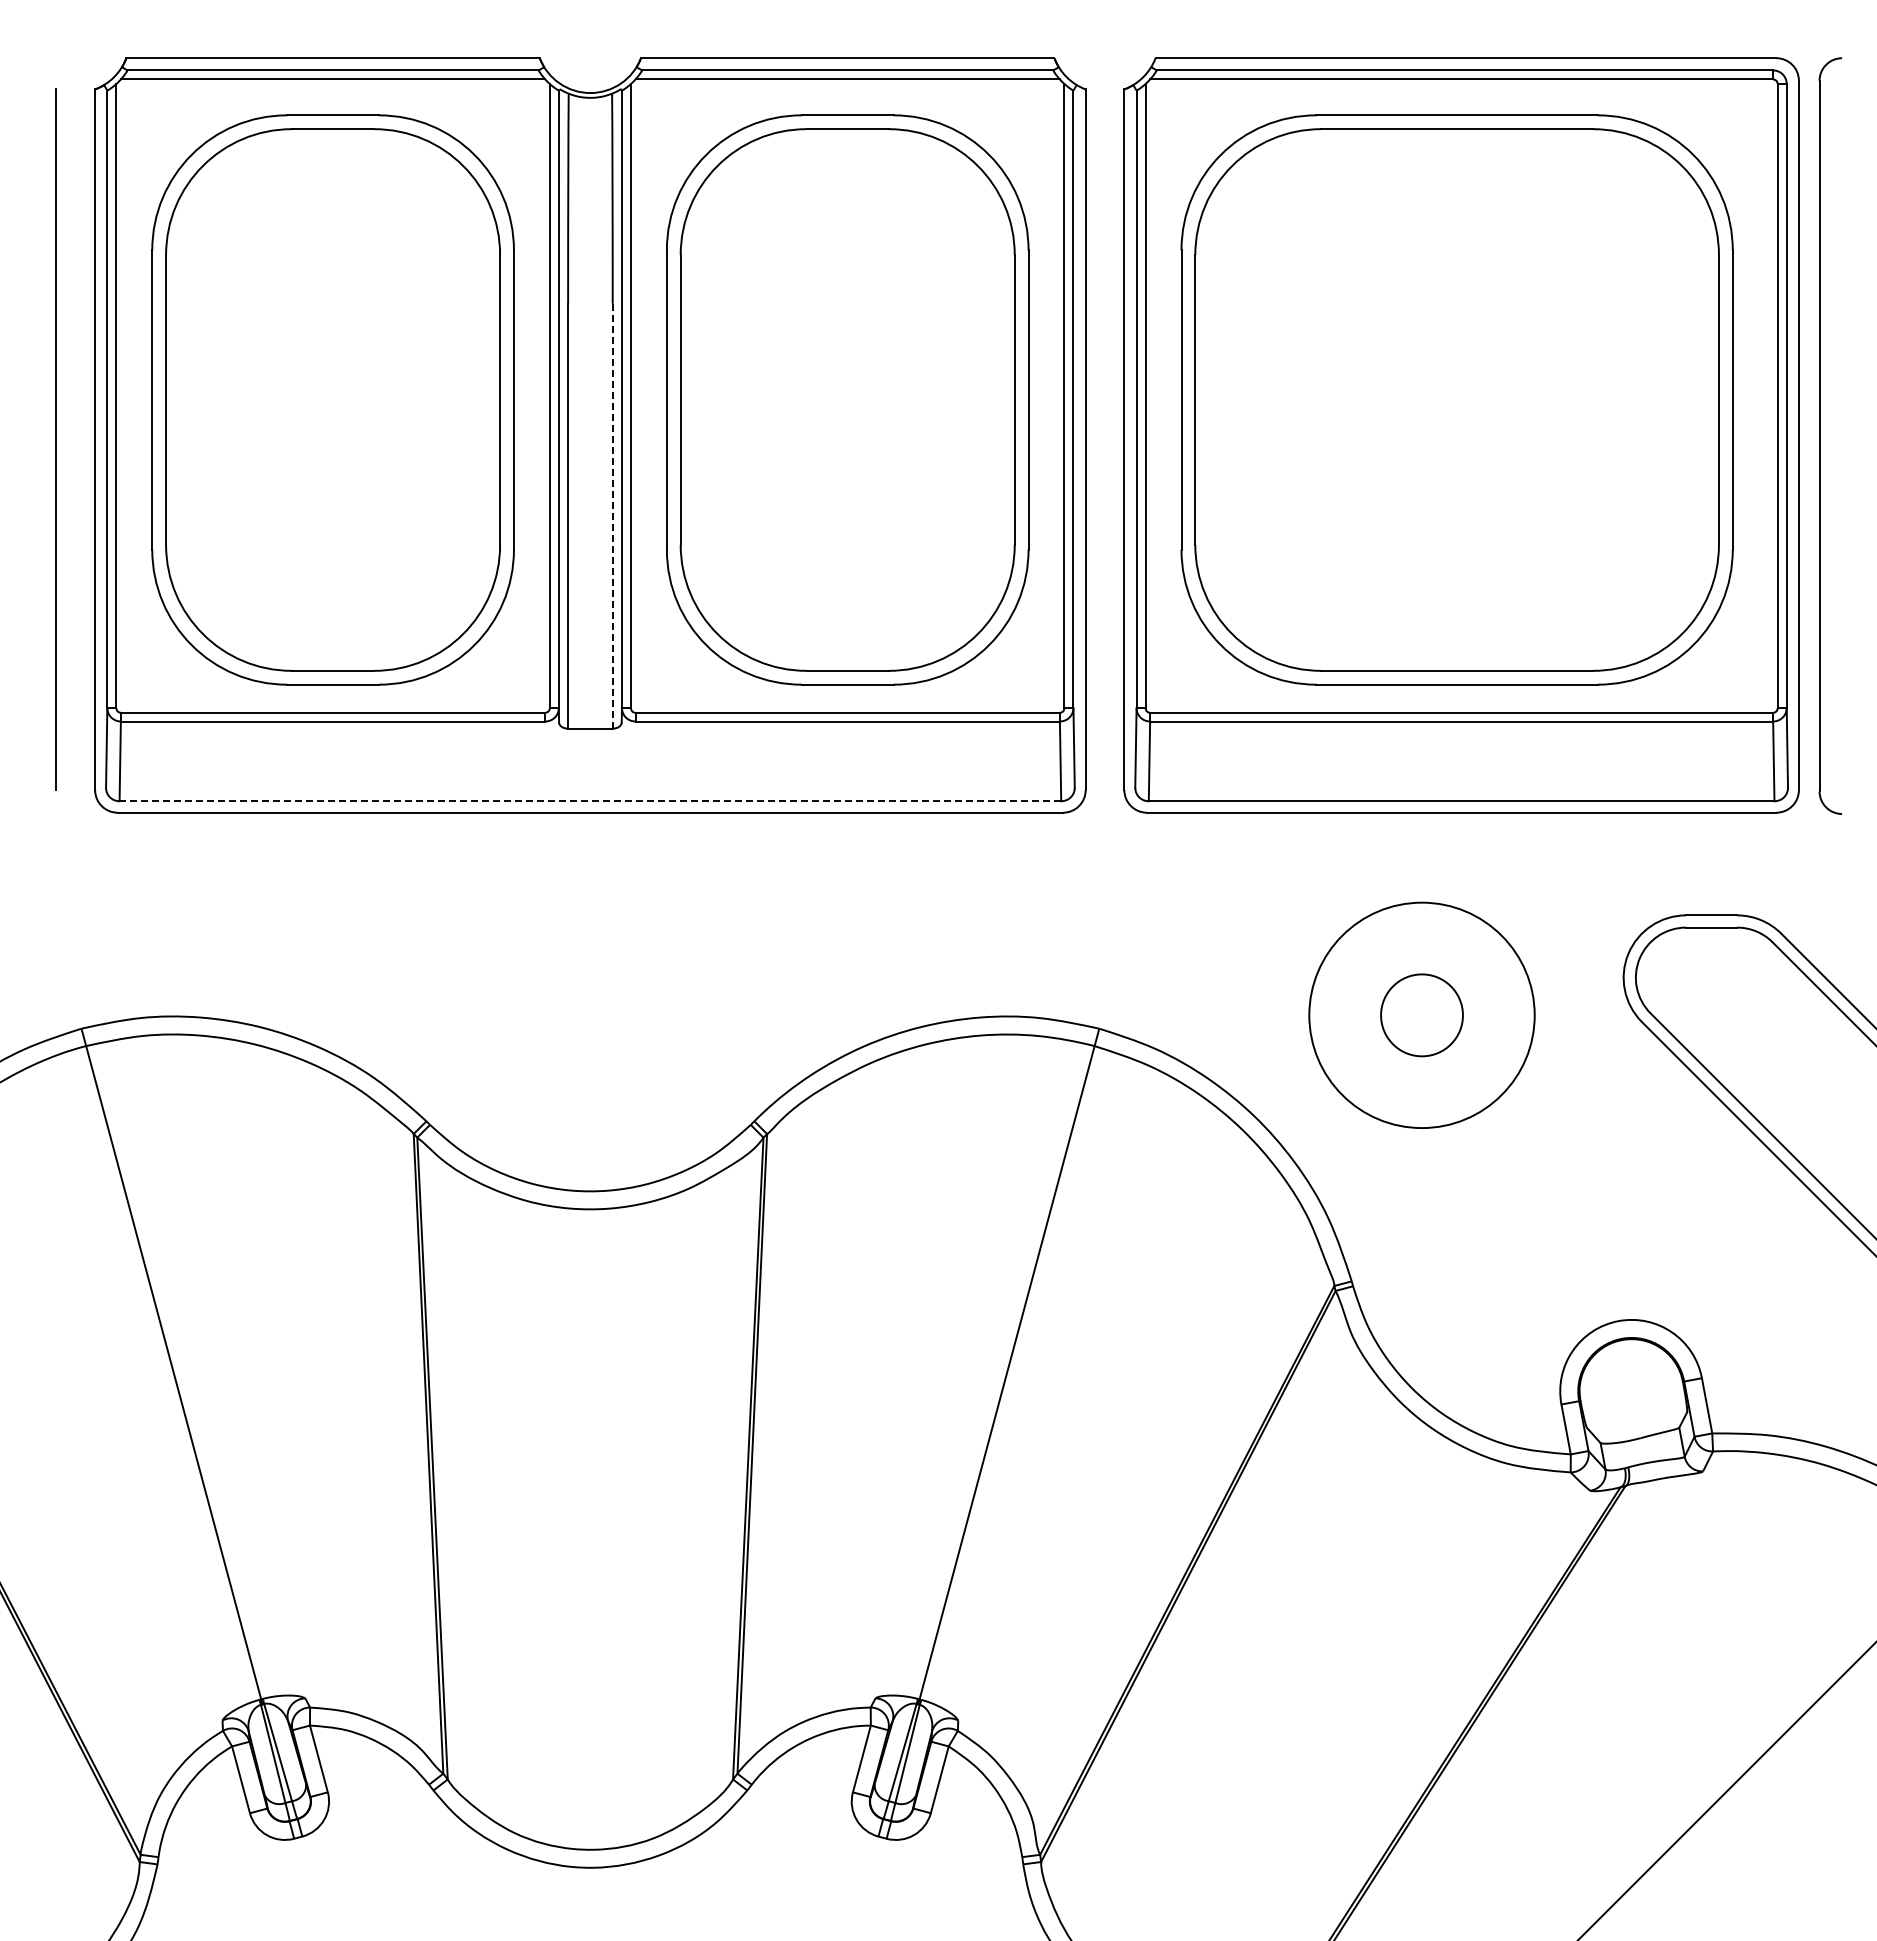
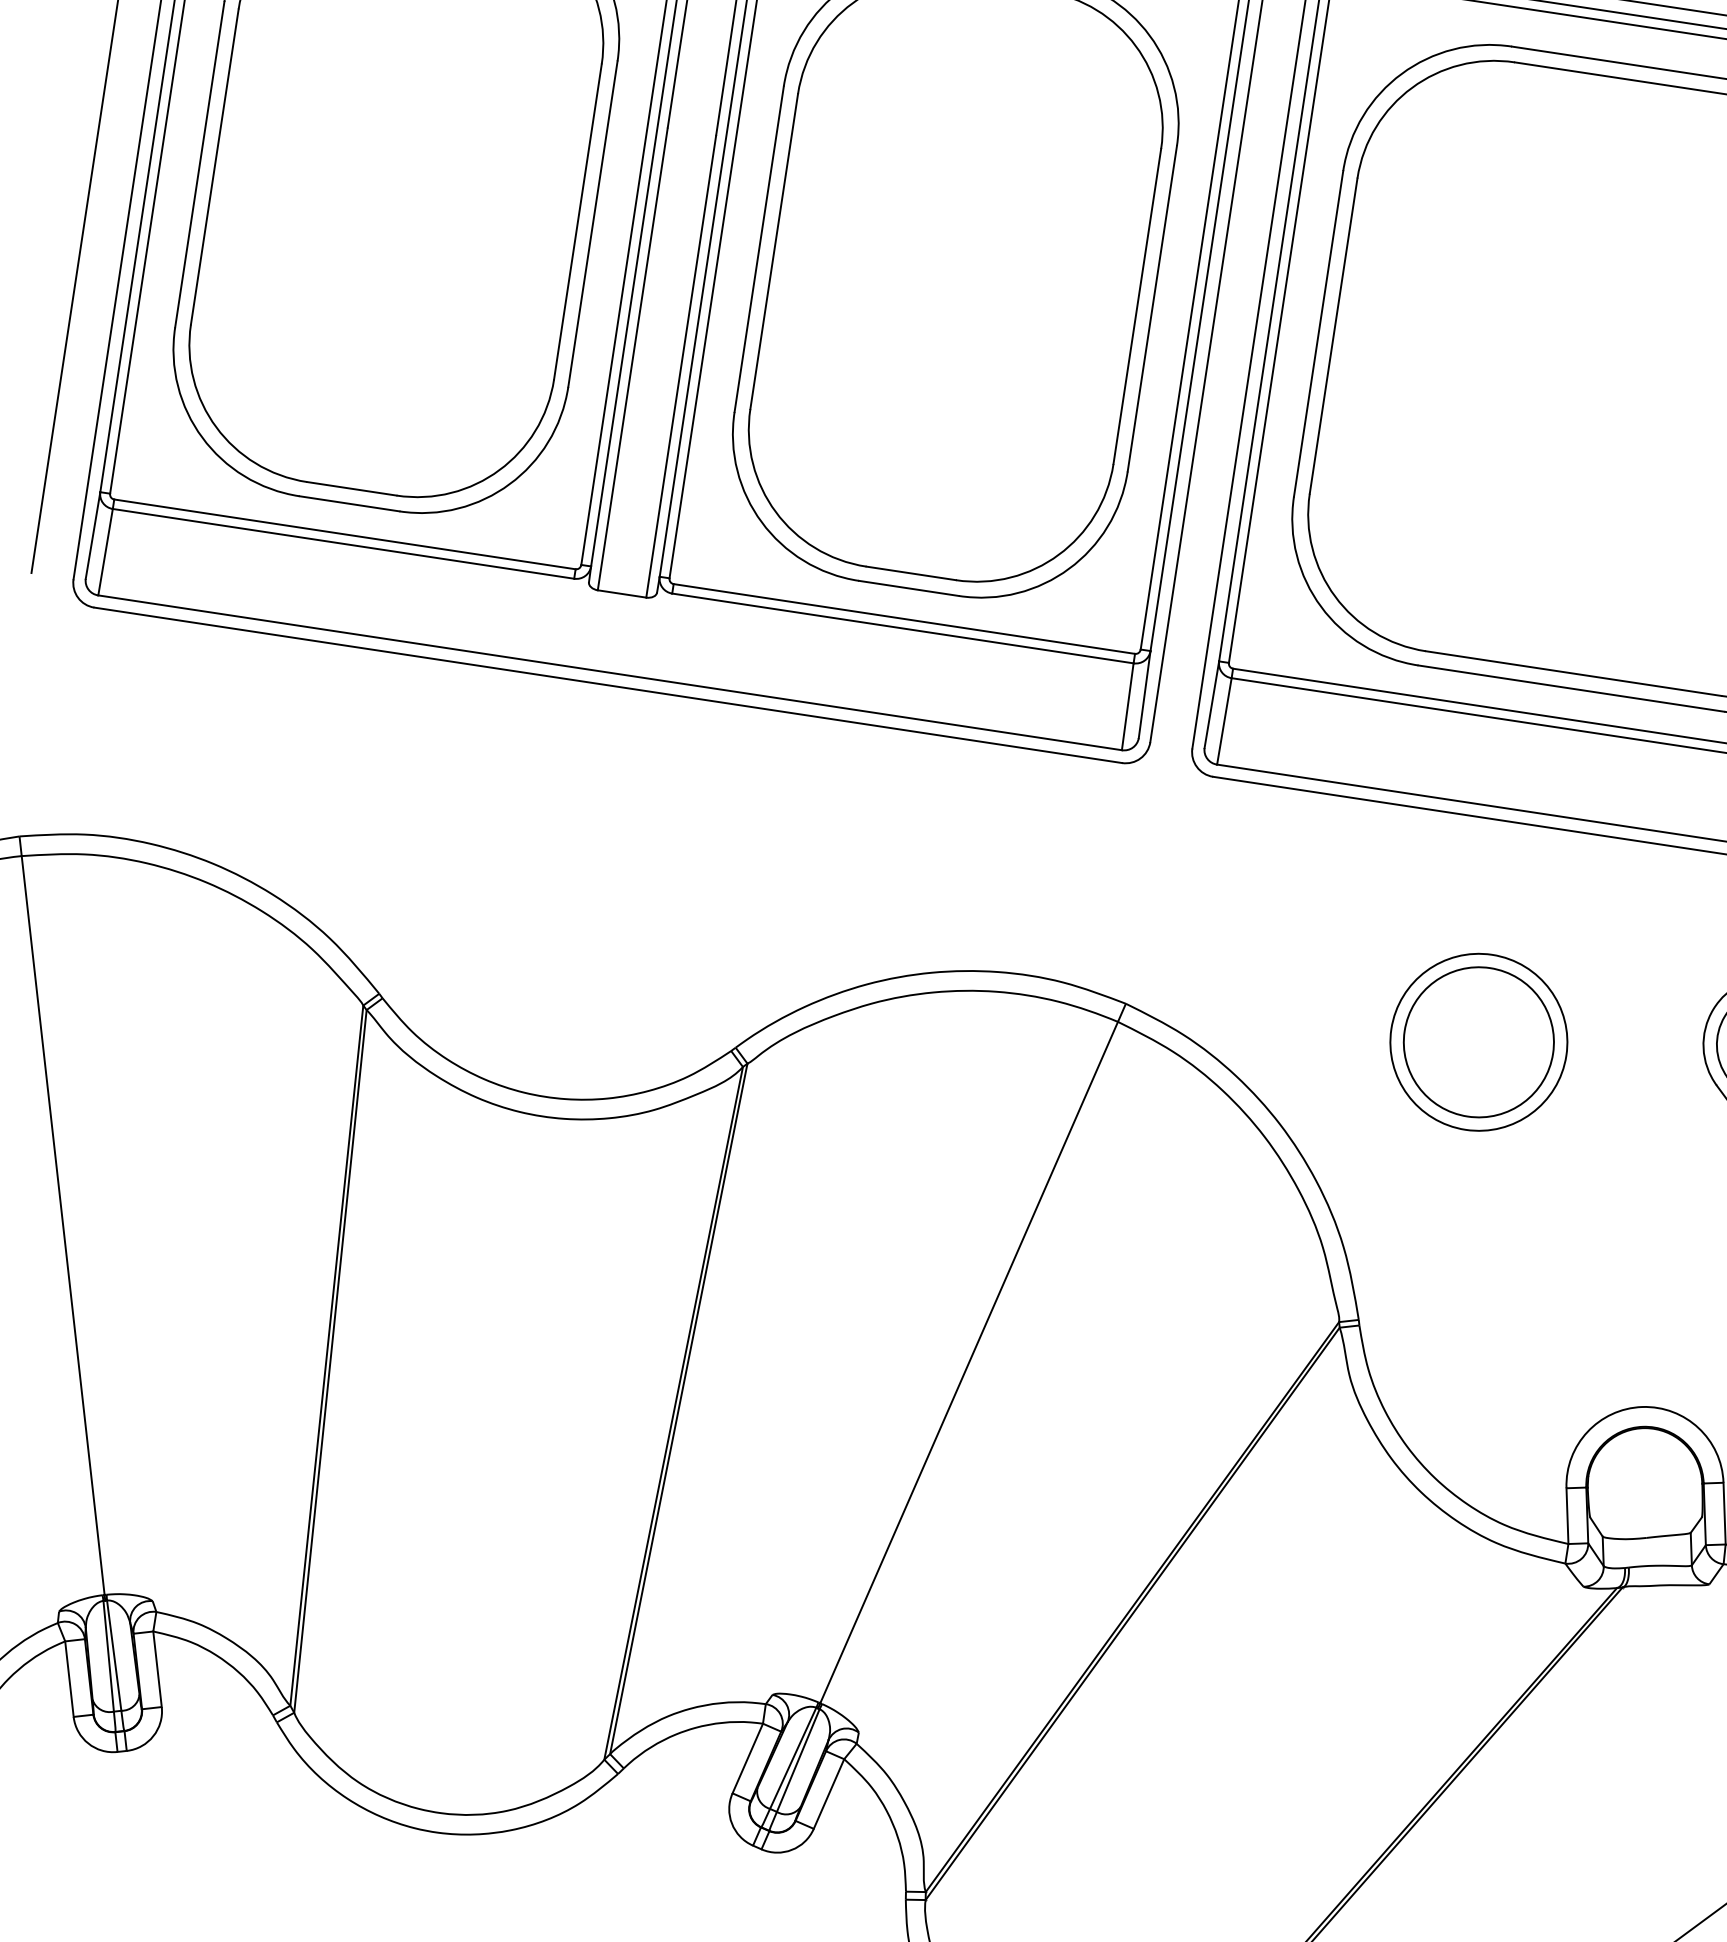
line: (612, 516) -> (680, 366), dashed -> solid
line: (590, 801) -> (610, 673), dashed -> solid
circle: (1421, 1014) -> (1478, 1041), size x0.71
circle: (1421, 1015) -> (1478, 1042), size x1.67

